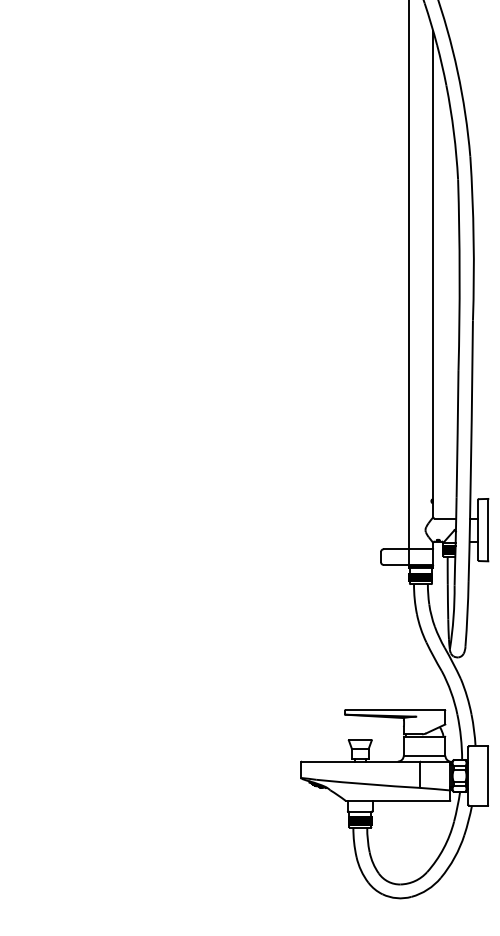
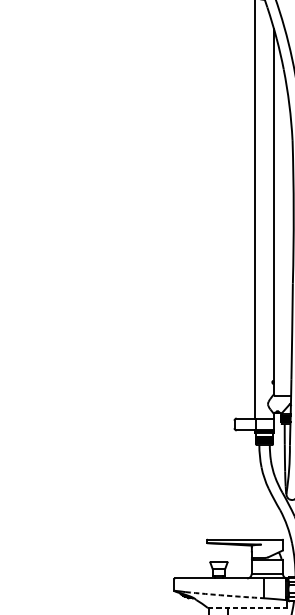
arc: (368, 784) -> (225, 595), solid -> dashed
line: (398, 800) -> (247, 607), solid -> dashed

